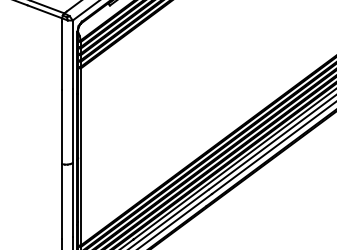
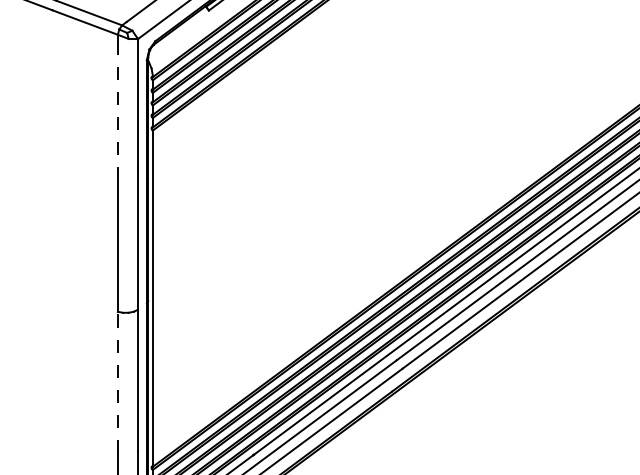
line: (62, 55) -> (118, 105), solid -> dashed
line: (62, 200) -> (118, 380), solid -> dashed

